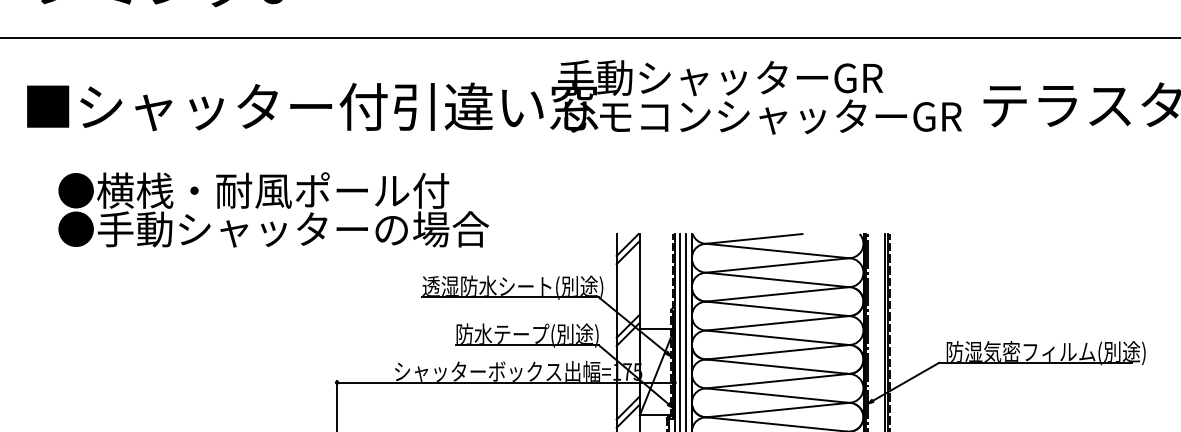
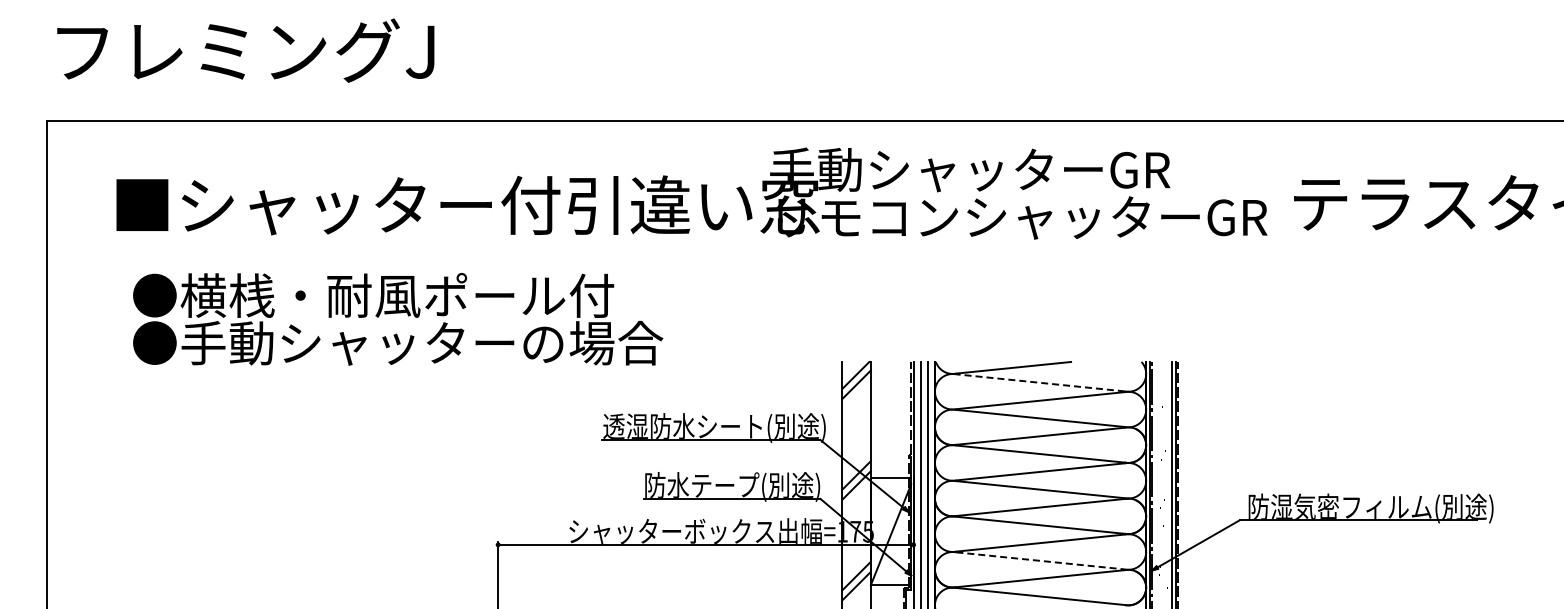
text: (274, 210) -> (398, 319), moved
line: (777, 250) -> (1040, 382), solid -> dashed
line: (777, 395) -> (1040, 560), solid -> dashed

